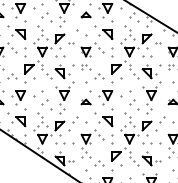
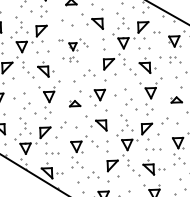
part: (86, 56) -> (73, 50), size x0.7
part: (64, 143) -> (51, 152), size x0.6
part: (151, 143) -> (153, 149), size x0.7

